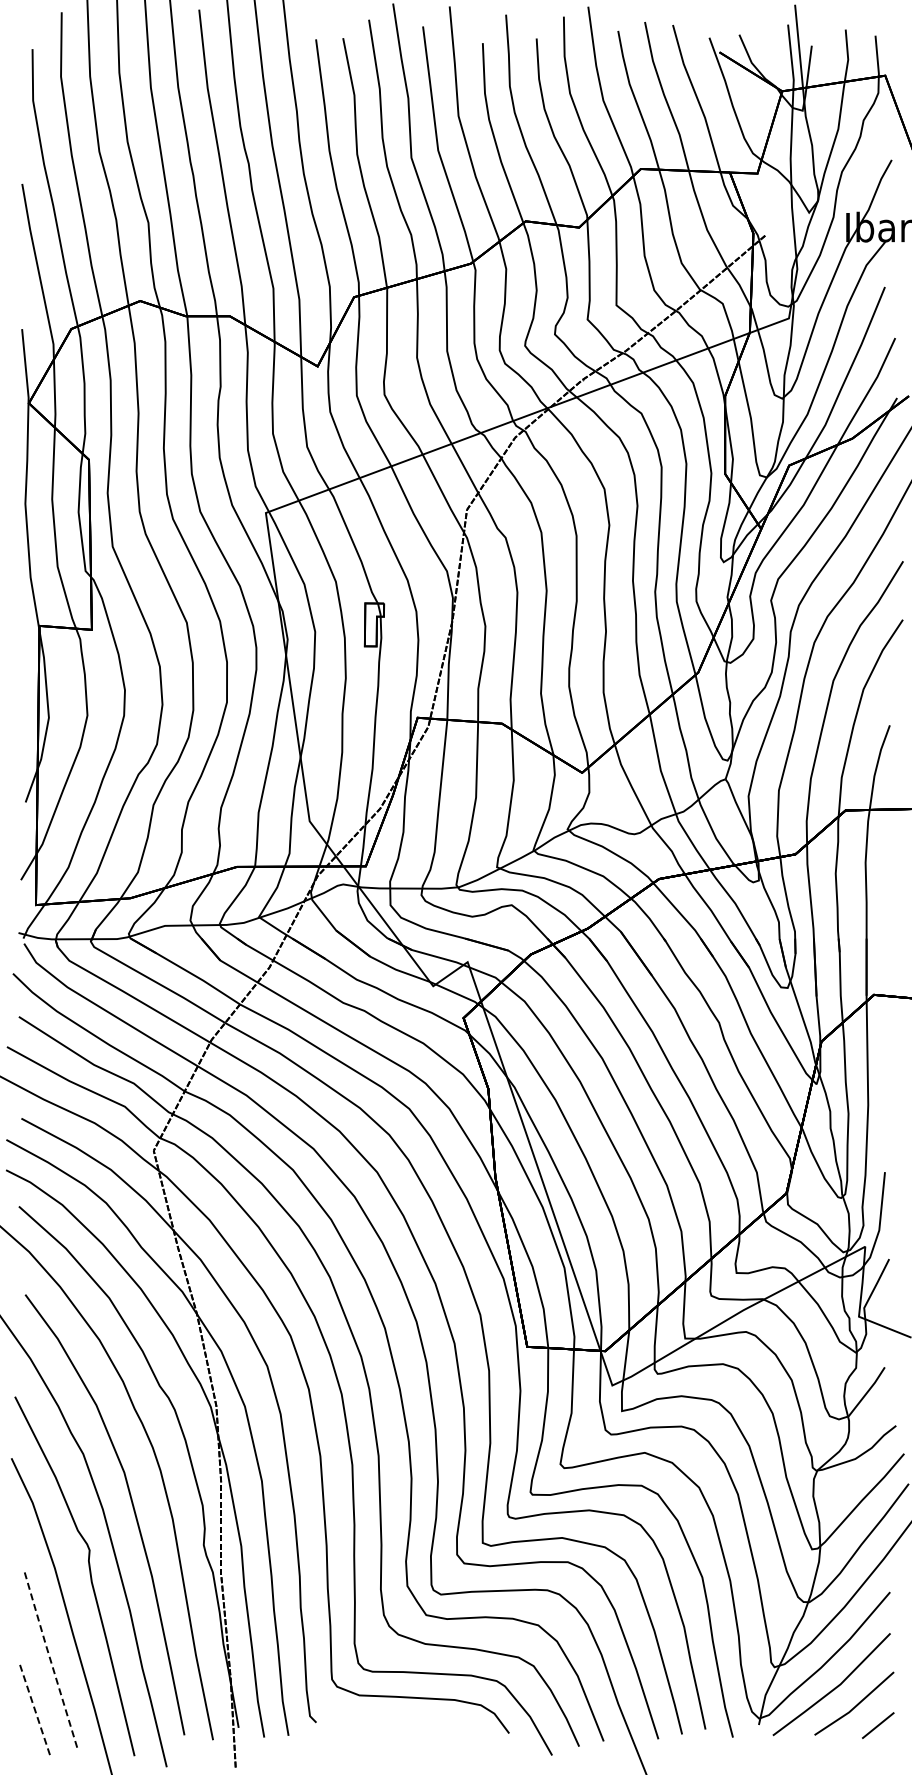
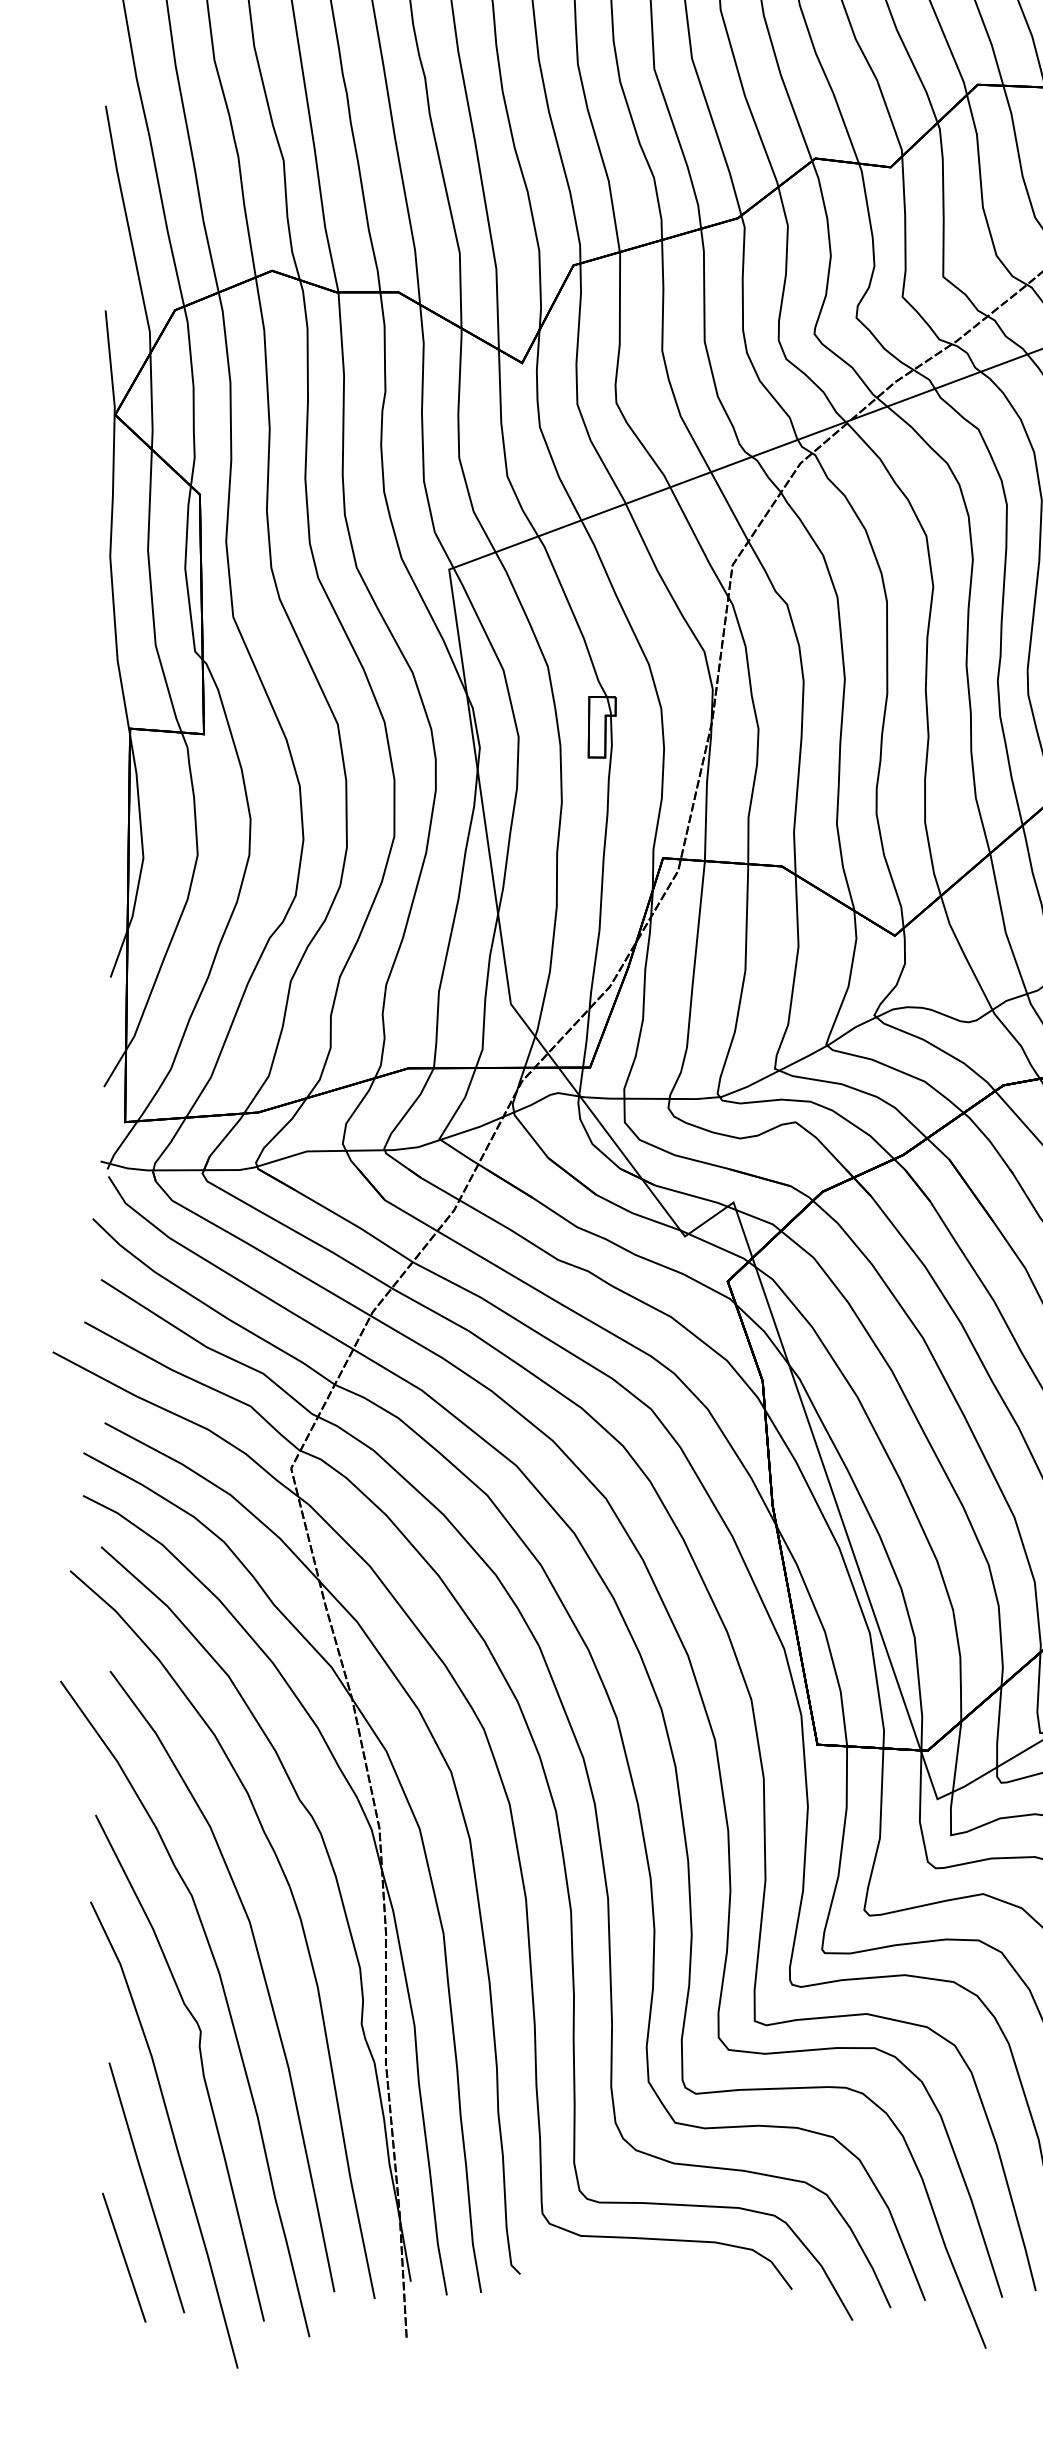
line: (50, 1661) -> (145, 2188), dashed -> solid
line: (35, 1711) -> (124, 2258), dashed -> solid

